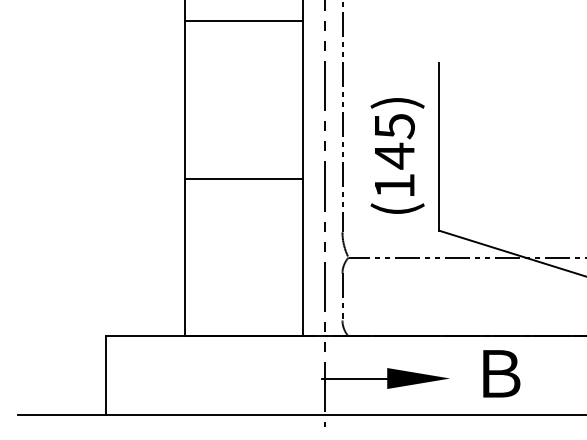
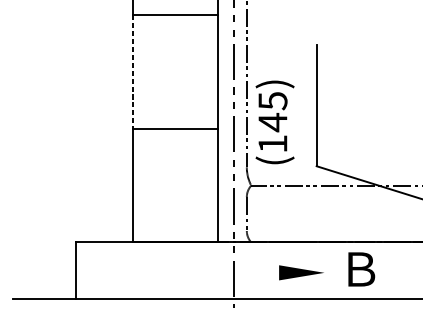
line: (184, 100) -> (132, 72), solid -> dashed
text: (397, 155) -> (274, 122), moved
line: (354, 378) -> (255, 272), removed

